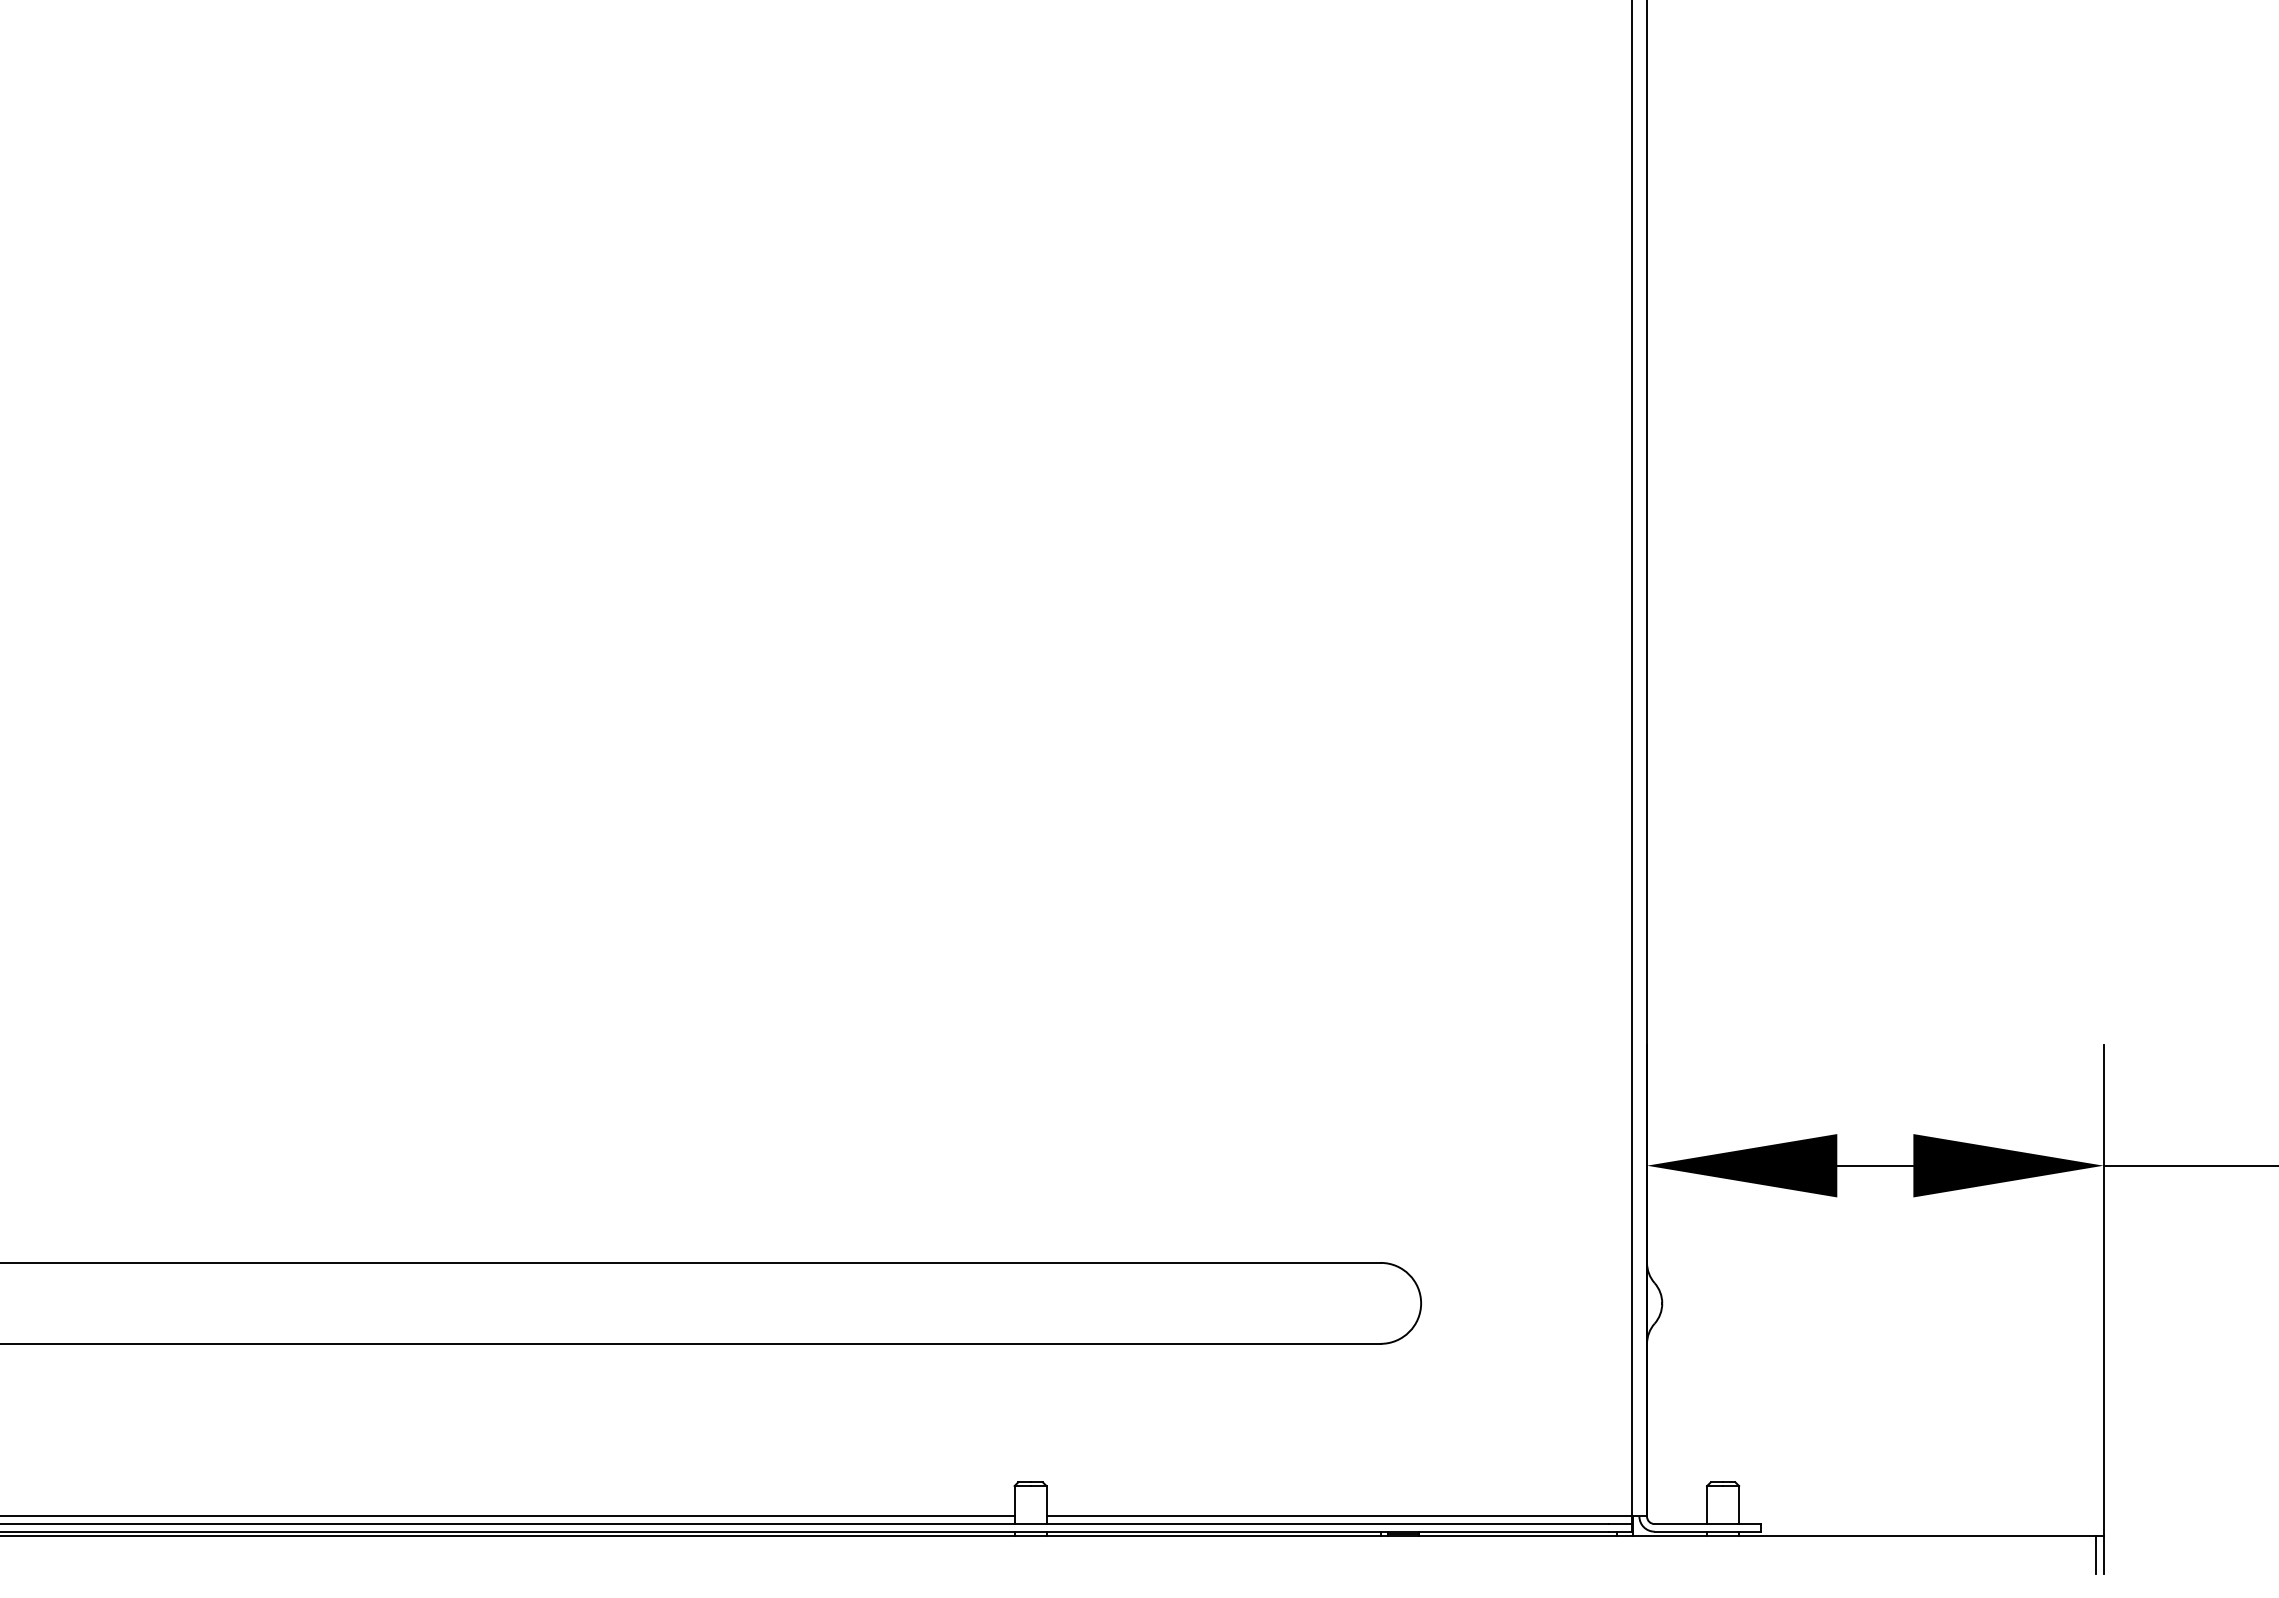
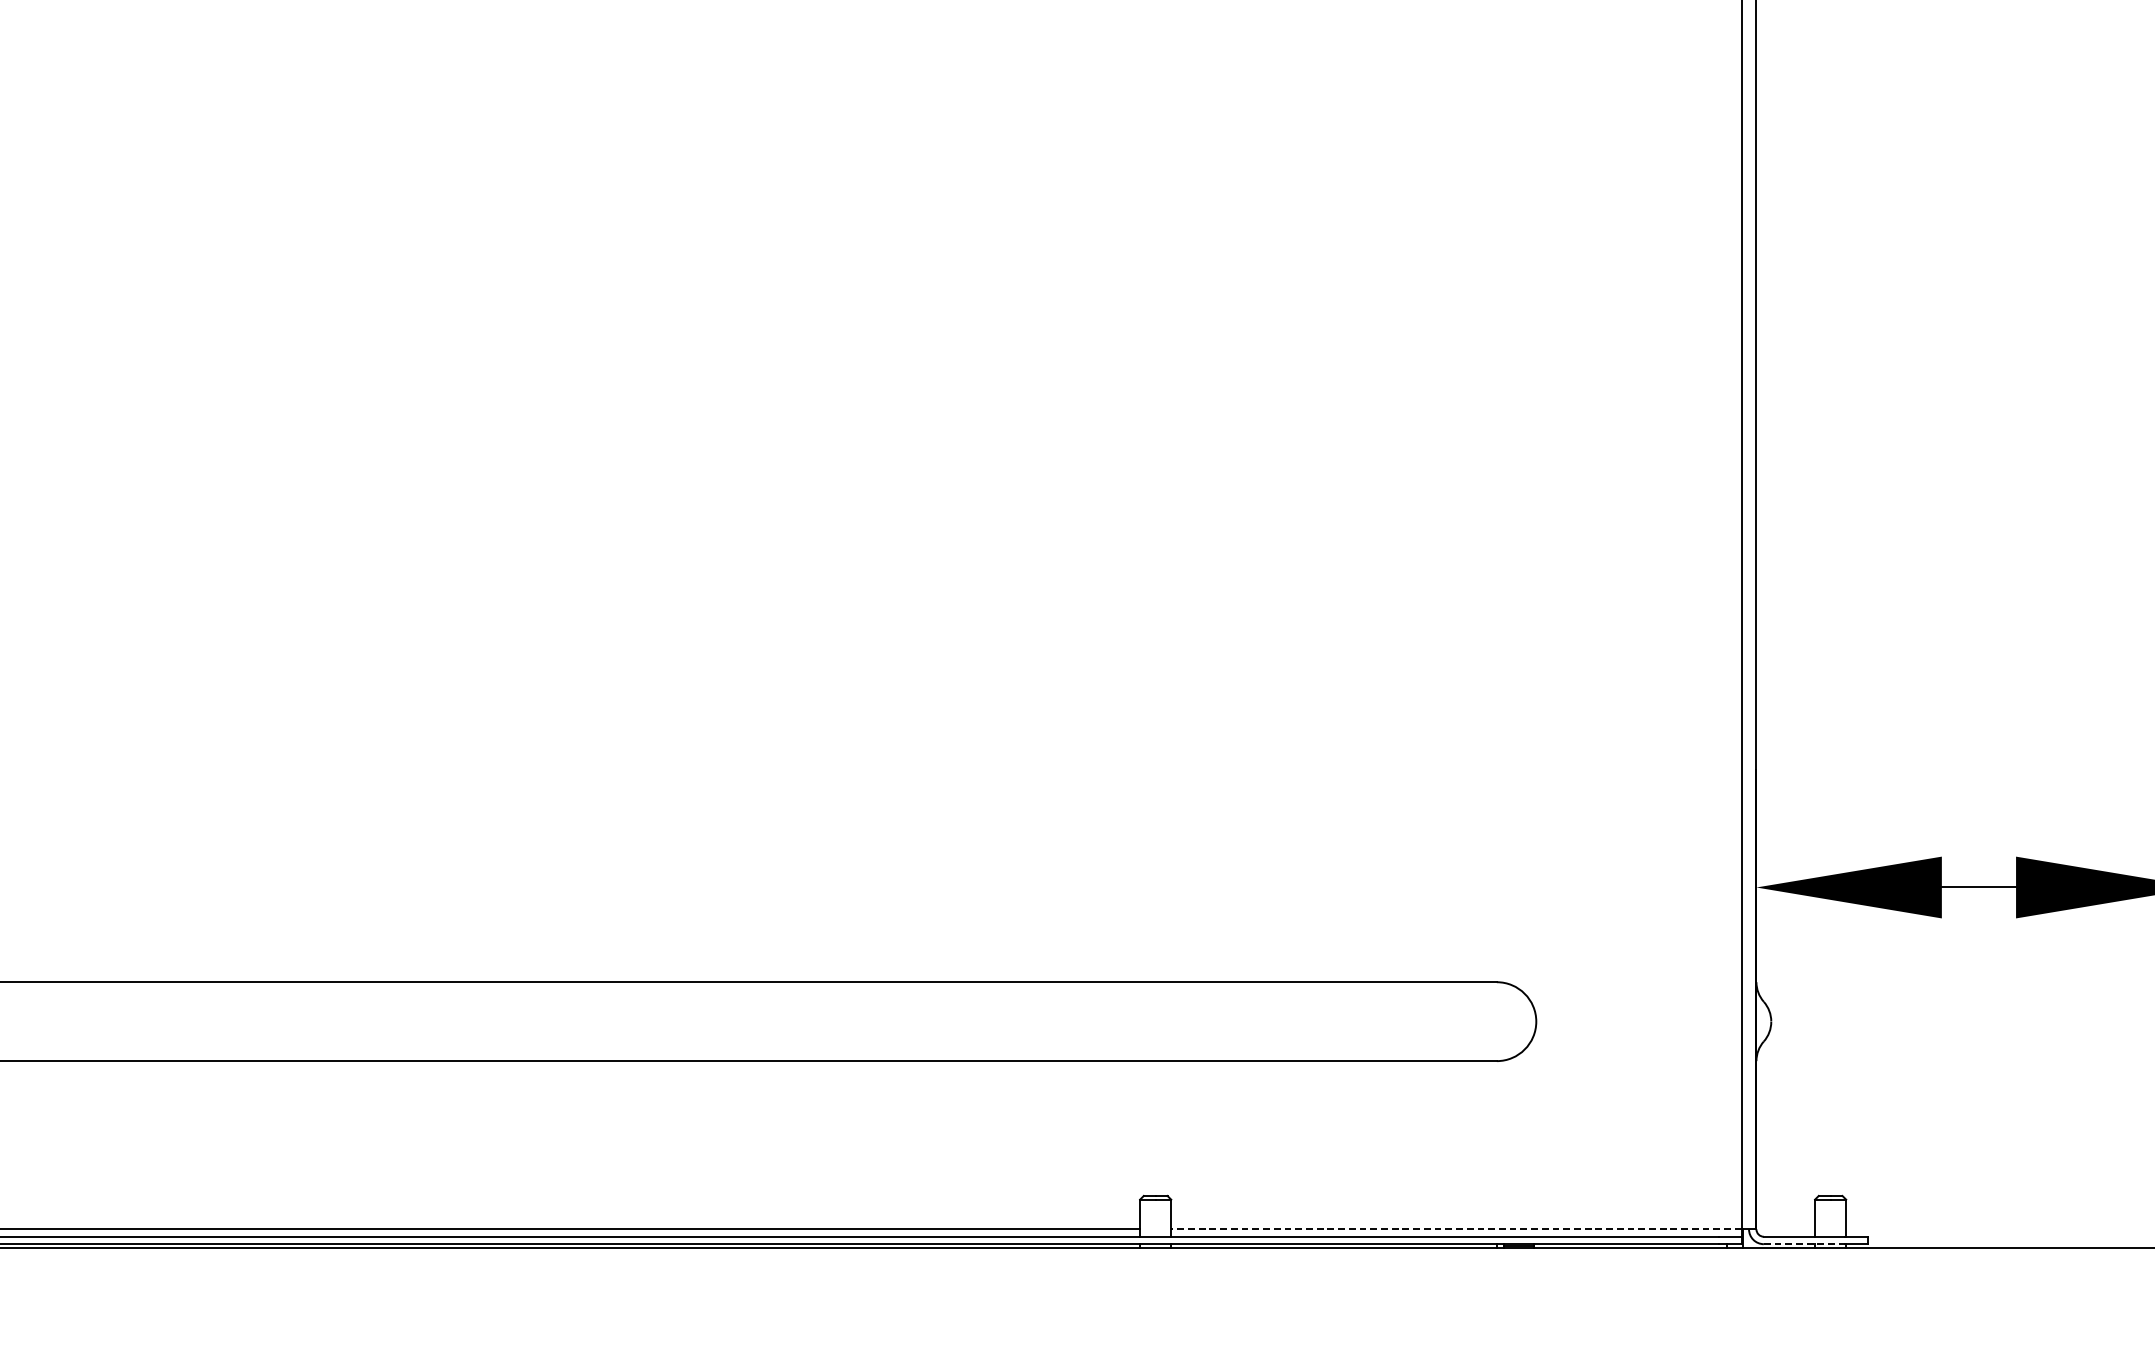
line: (1339, 1516) -> (1456, 1229), solid -> dashed
line: (1696, 1531) -> (1804, 1243), solid -> dashed

